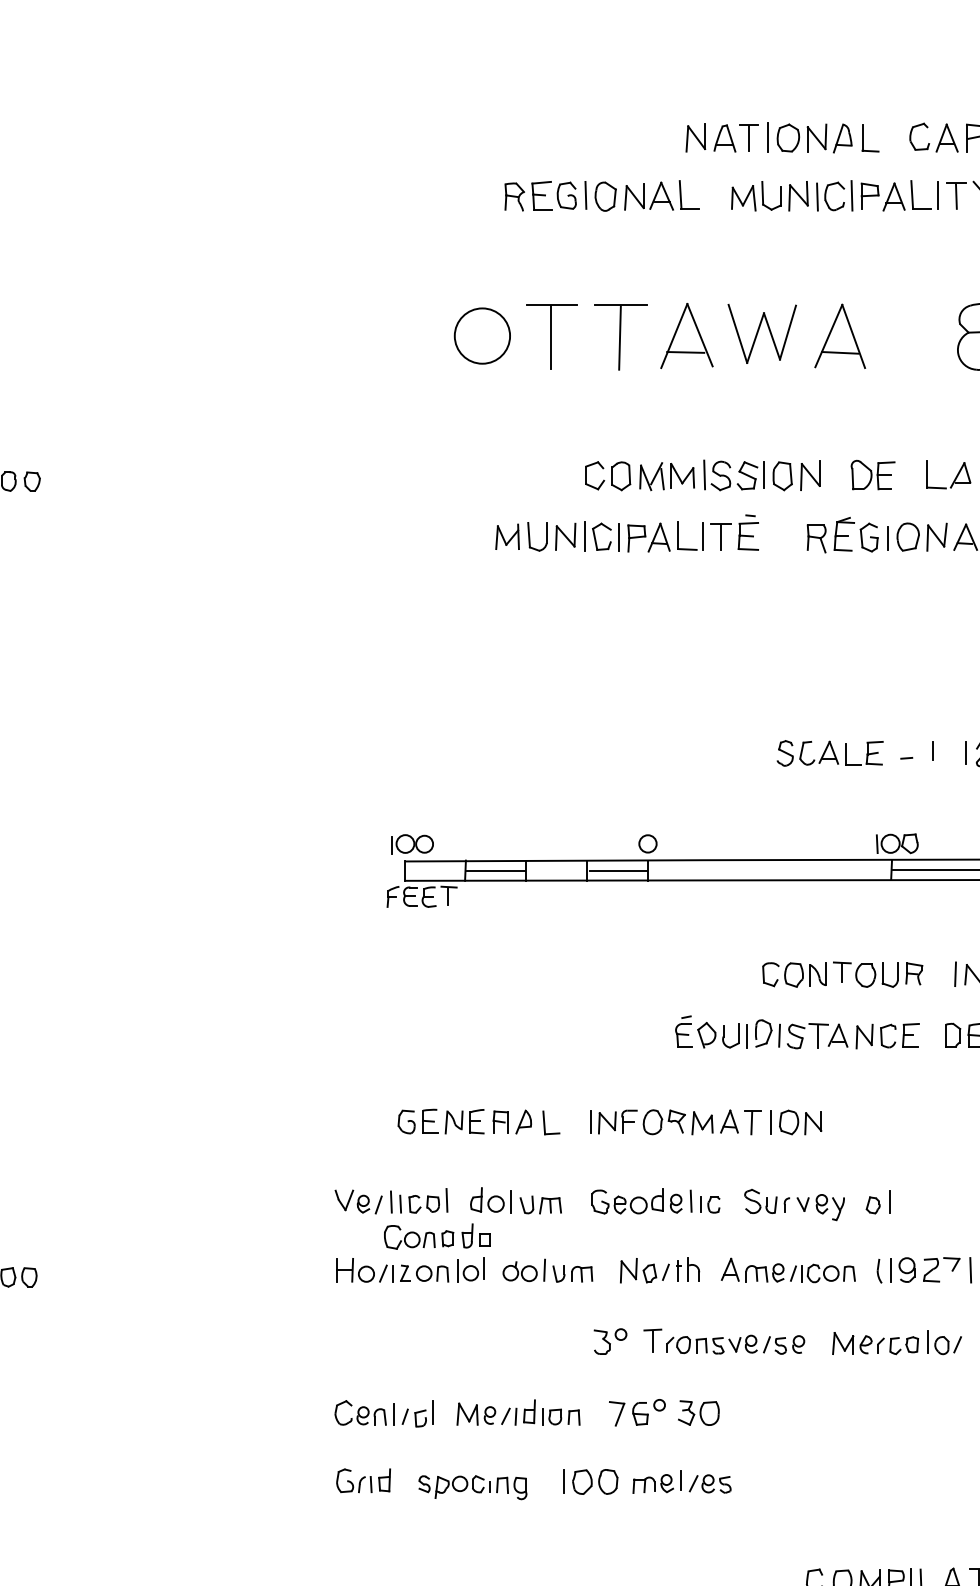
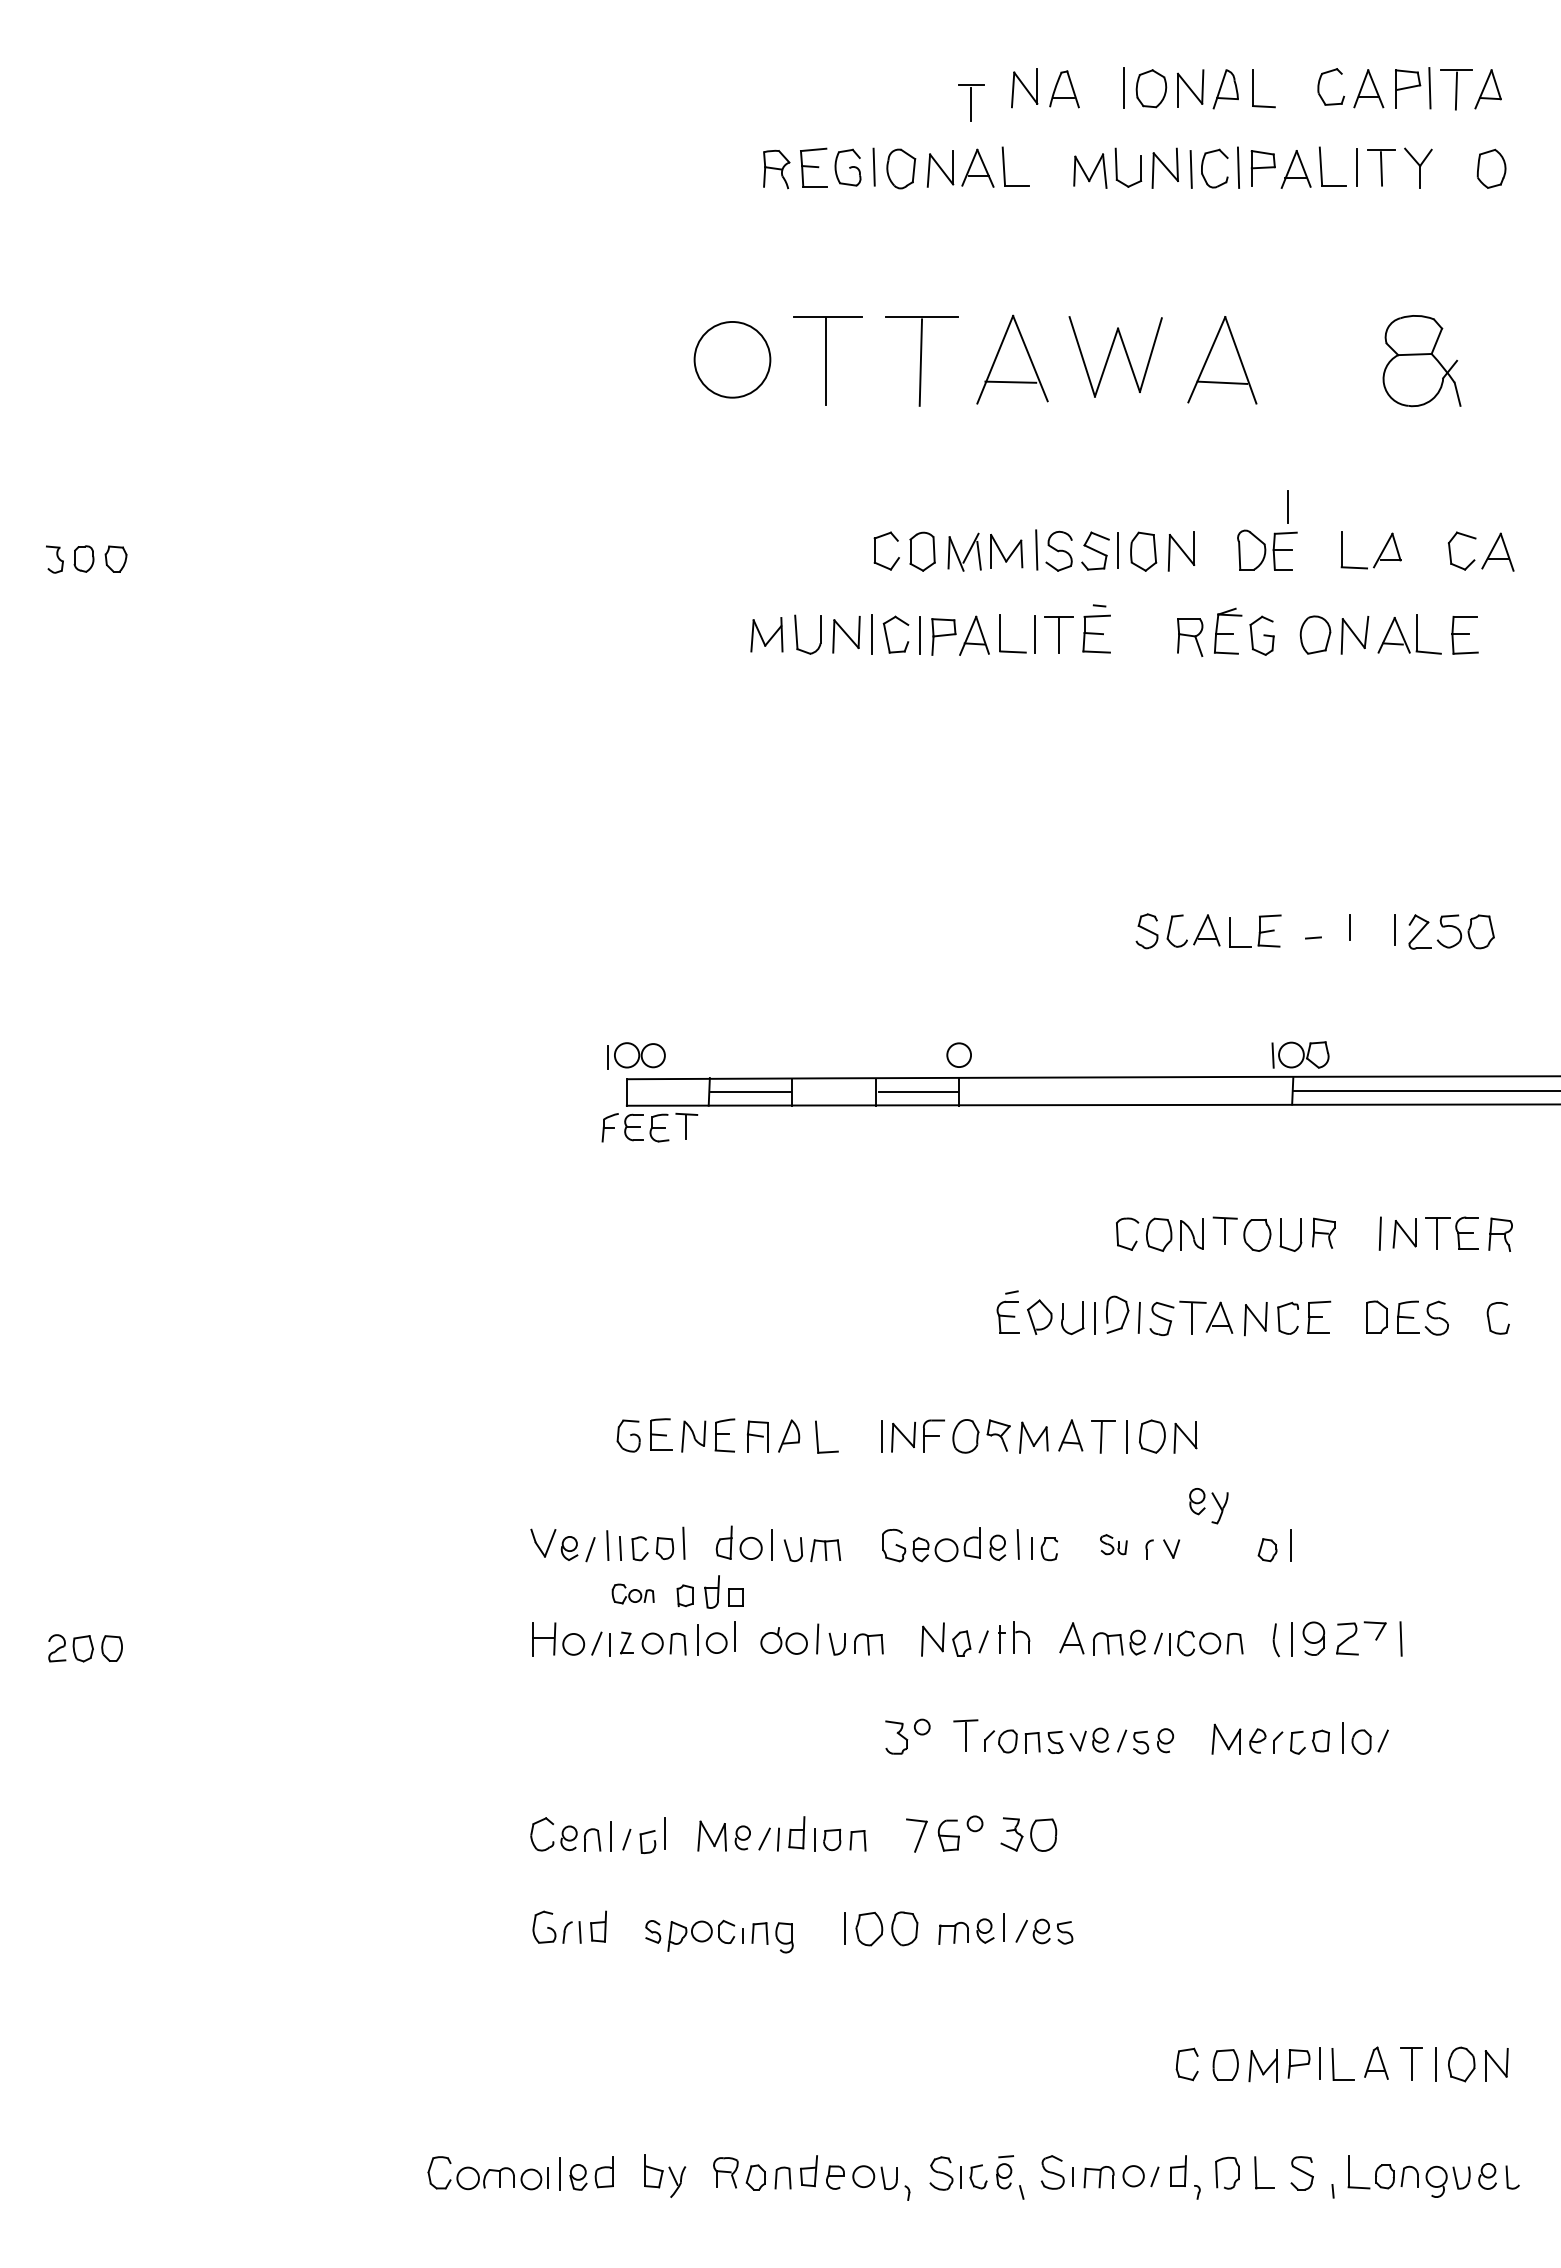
part: (749, 137) -> (971, 102), moved
line: (887, 538) -> (1287, 506), moved
part: (760, 1201) -> (1113, 1544), size x0.6
part: (830, 1207) -> (1208, 1506), moved
part: (410, 1237) -> (633, 1593), size x0.6

